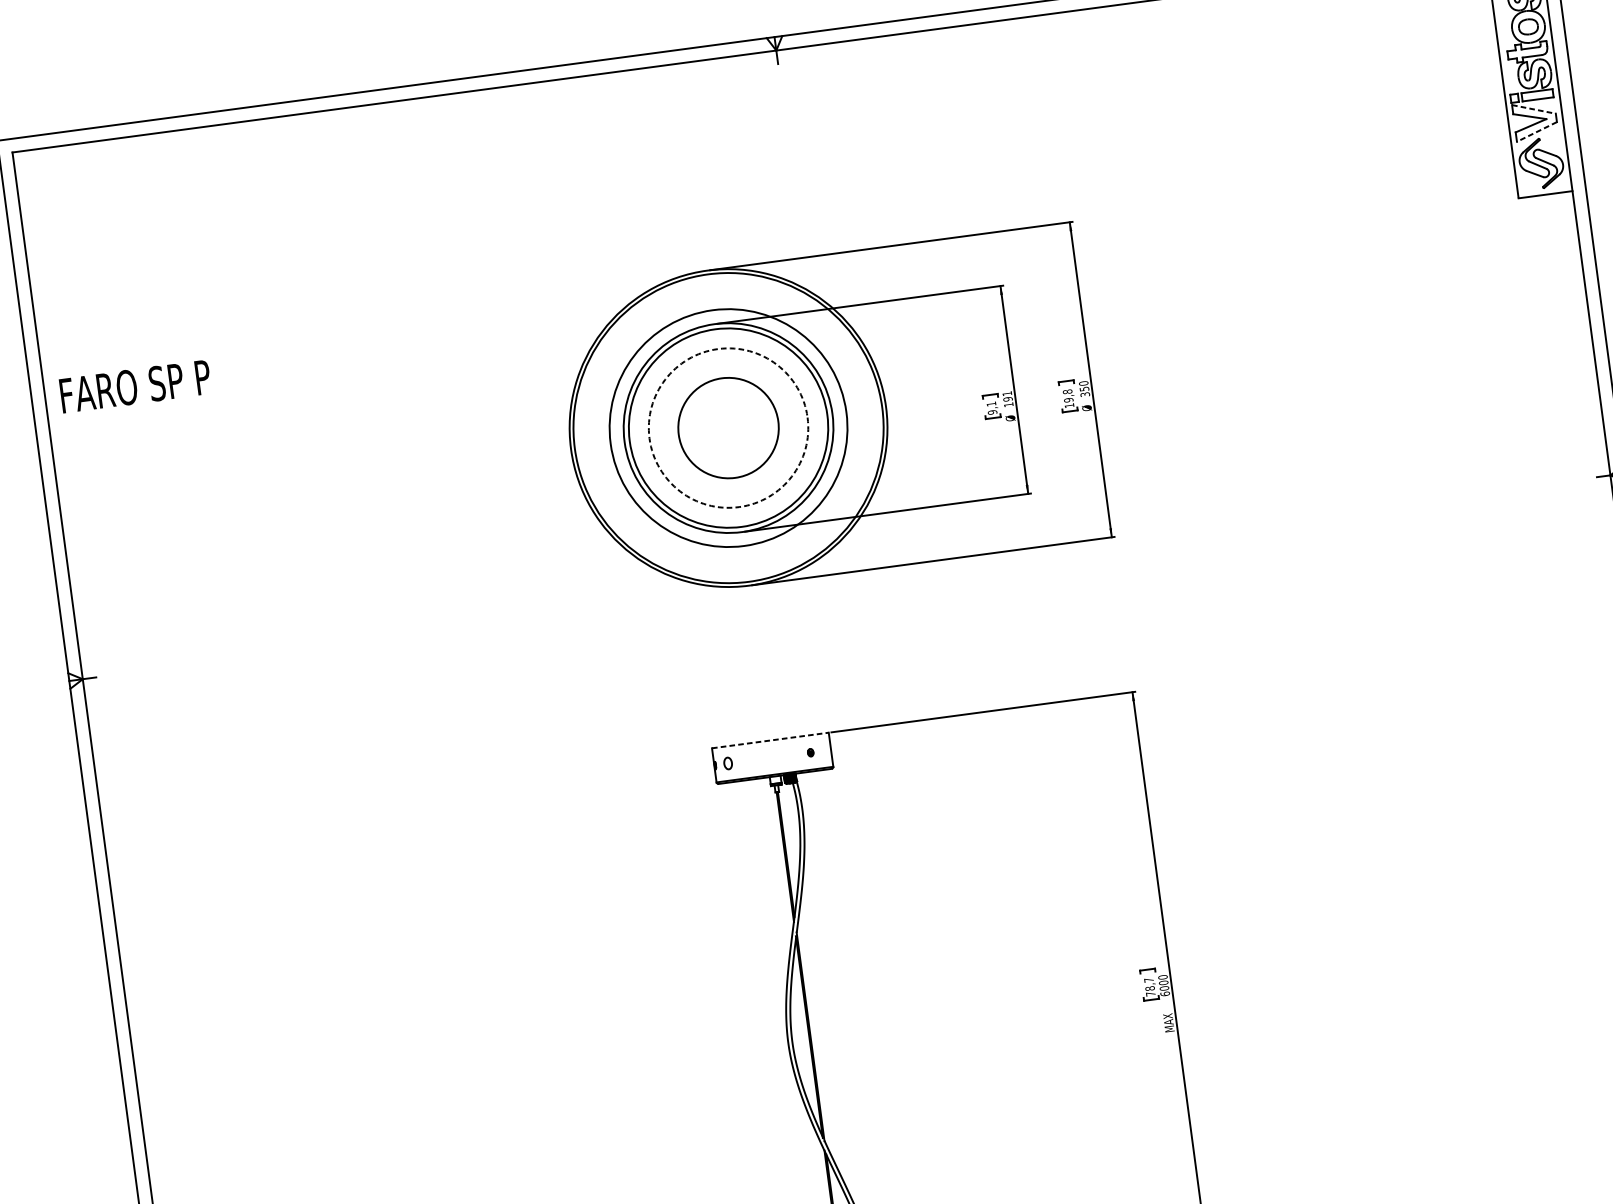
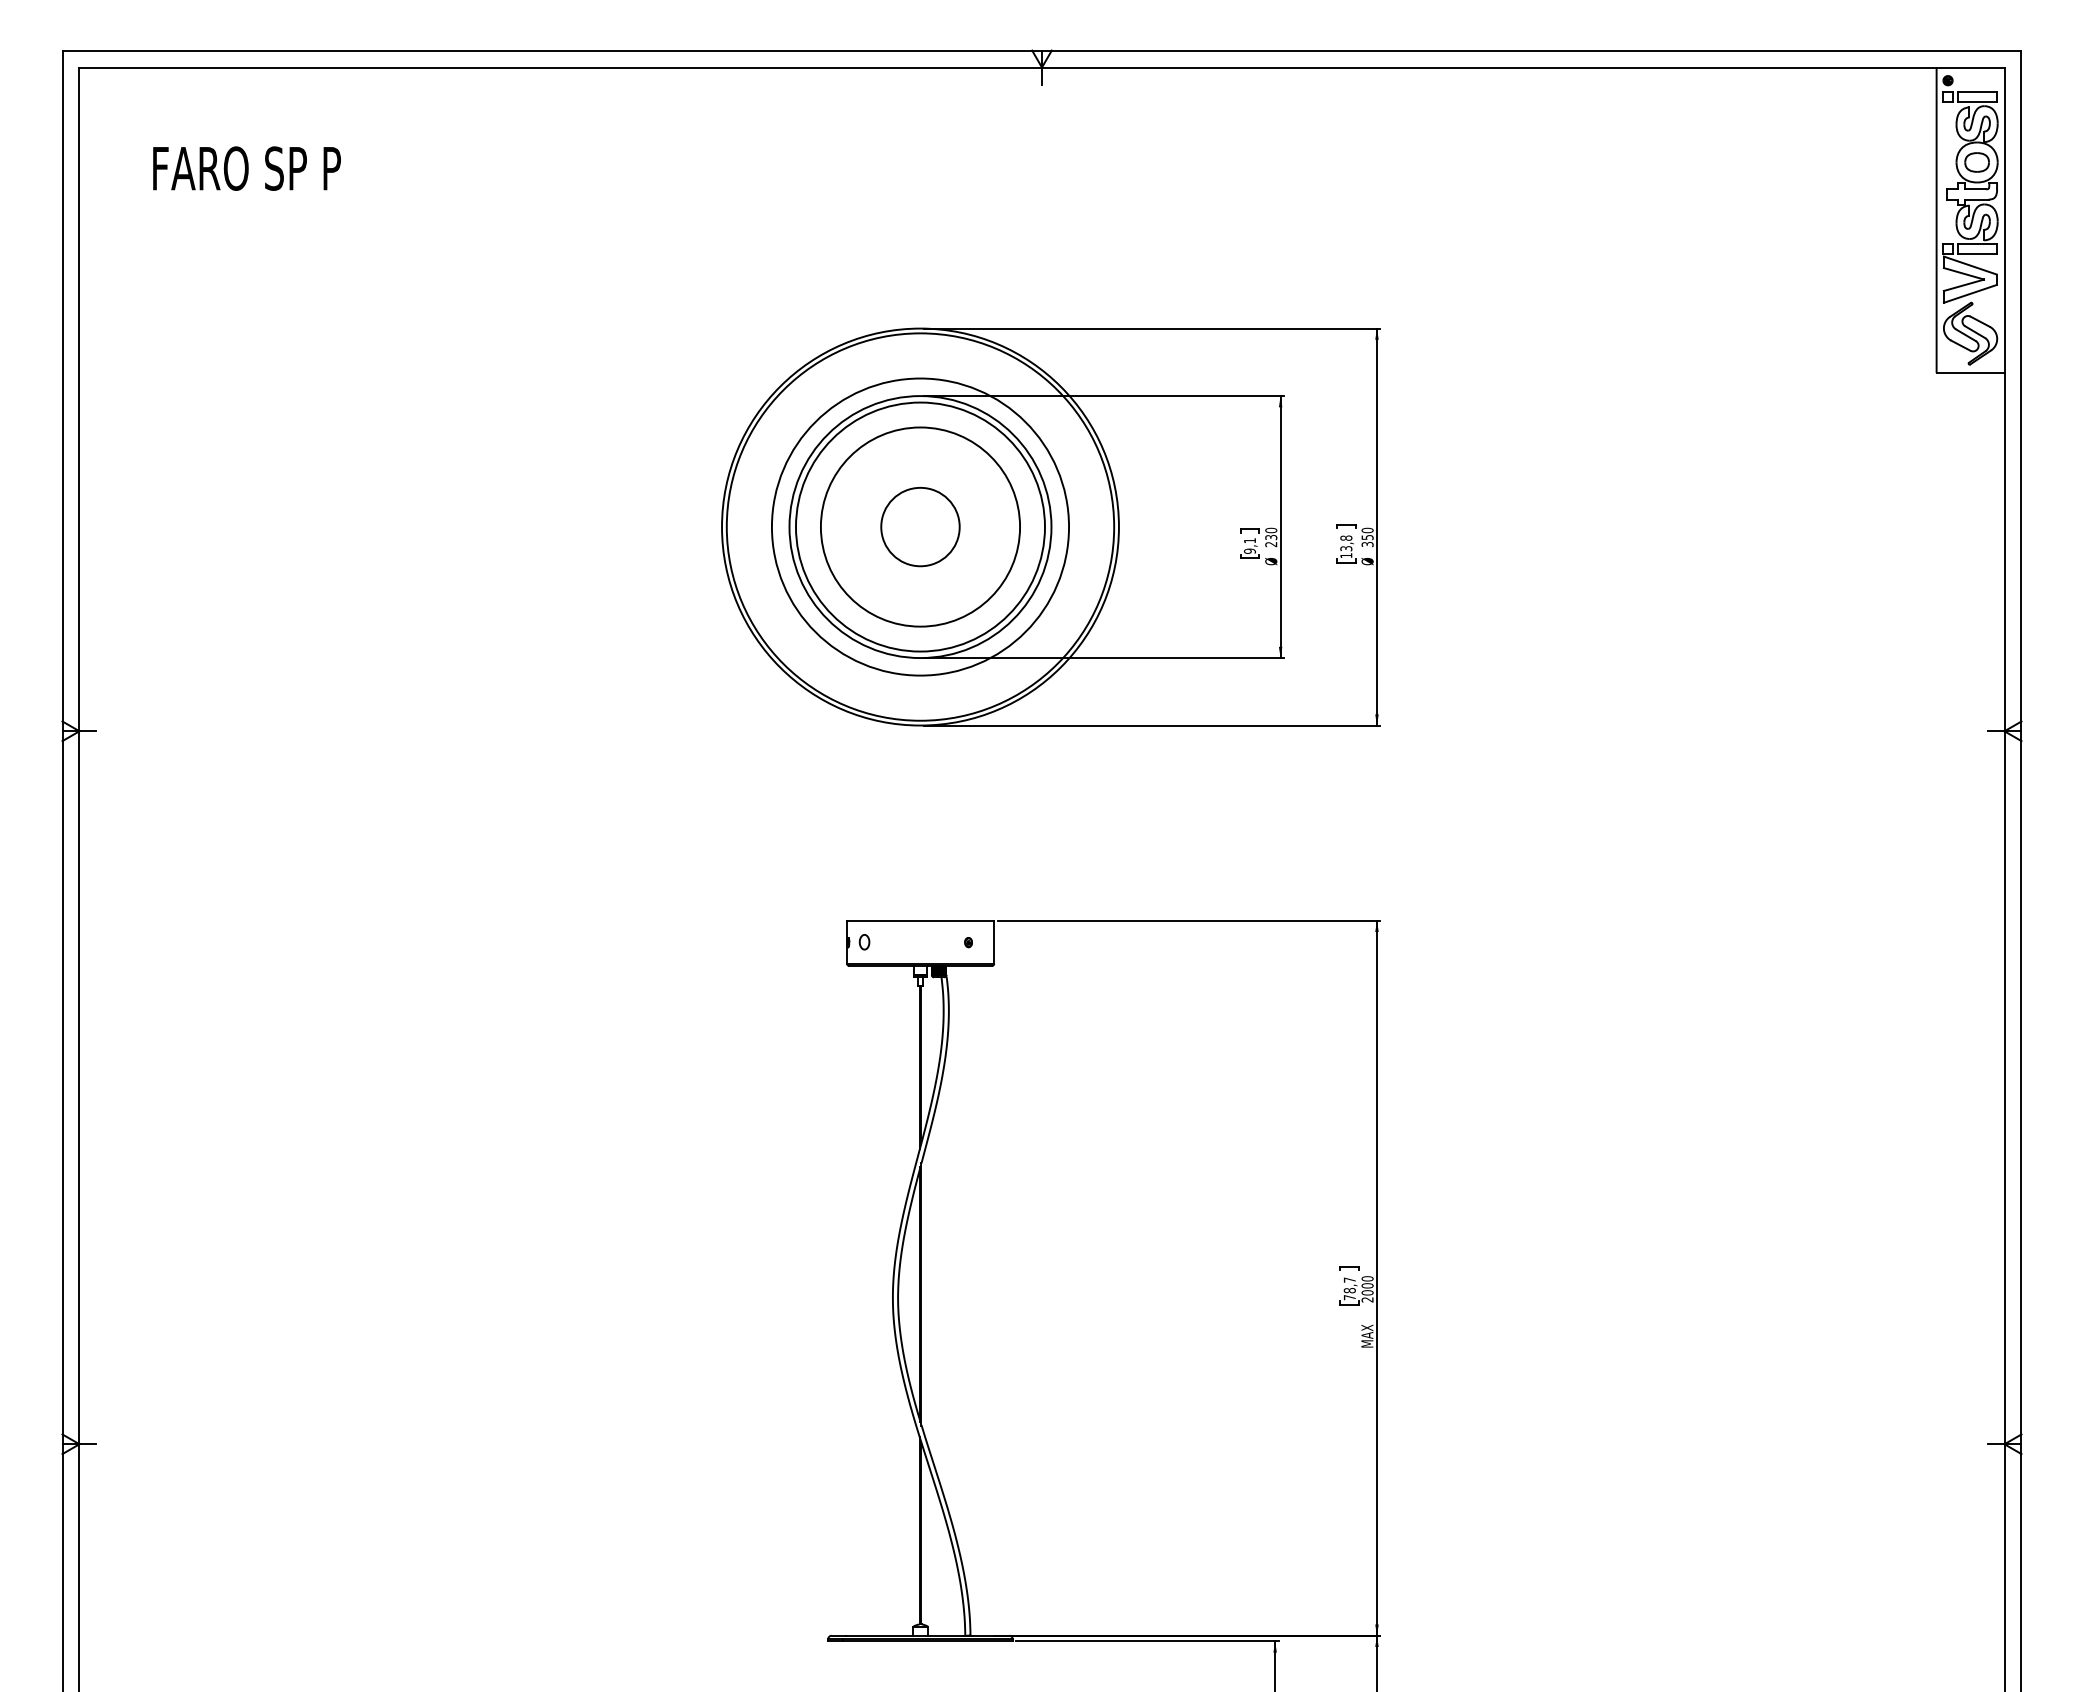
line: (1534, 109) -> (1970, 265), dashed -> solid
line: (1537, 131) -> (1970, 293), dashed -> solid
text: (135, 386) -> (246, 168), moved
text: (1008, 399) -> (1271, 537), 191 -> 230
text: (1068, 400) -> (1346, 548), 19,8 -> 13,8
circle: (728, 427) -> (920, 526), dashed -> solid
circle: (728, 427) -> (920, 526), size x0.62
line: (770, 740) -> (920, 920), dashed -> solid
text: (1165, 993) -> (1367, 1299), 6000 -> 2000

